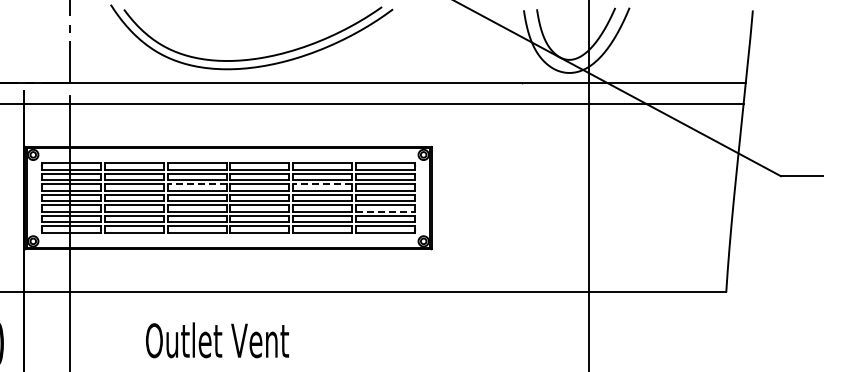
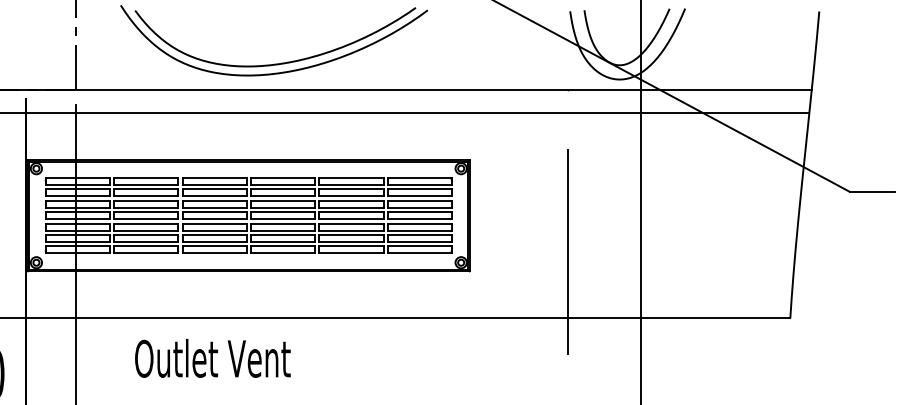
line: (196, 184) -> (214, 200), dashed -> solid
line: (322, 184) -> (351, 200), dashed -> solid
line: (386, 211) -> (420, 230), dashed -> solid
line: (521, 231) -> (567, 251), added
text: (217, 340) -> (212, 358), moved

